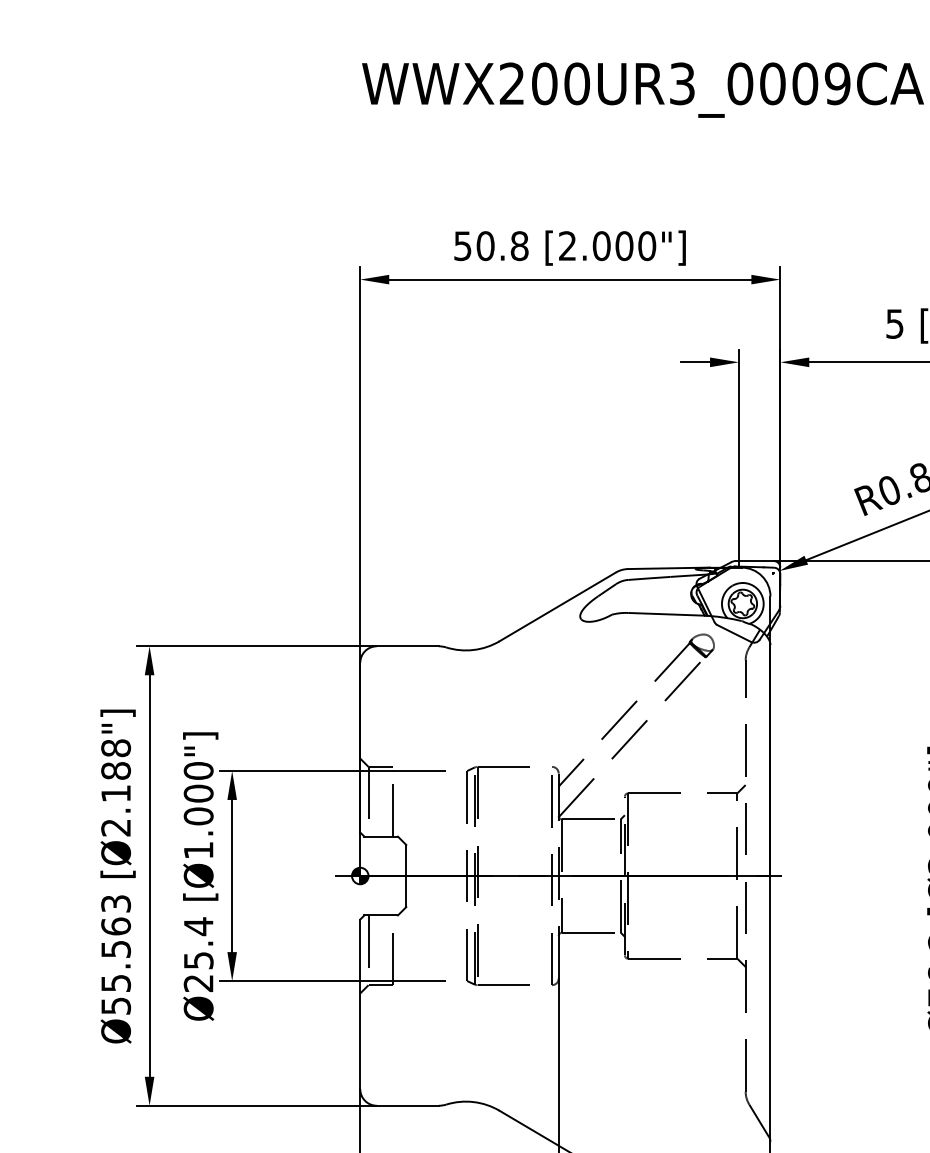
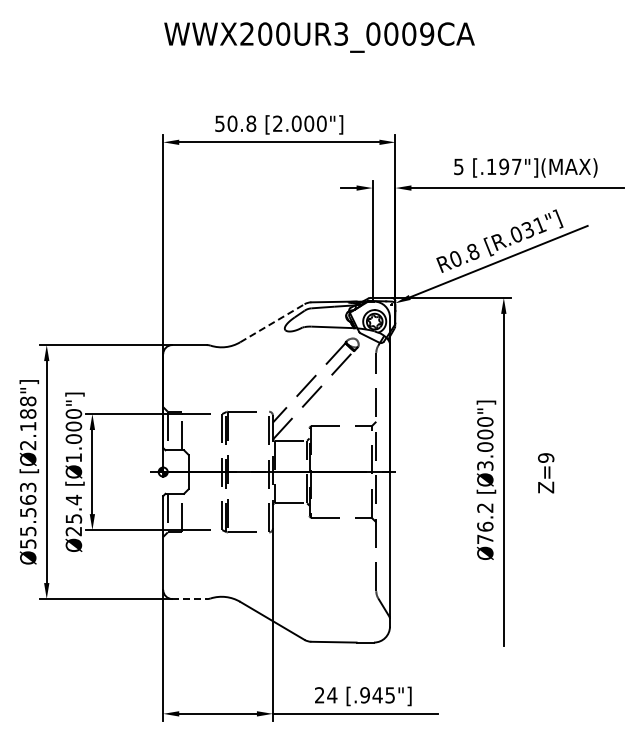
line: (557, 607) -> (272, 323), solid -> dashed
line: (409, 1106) -> (190, 599), solid -> dashed

